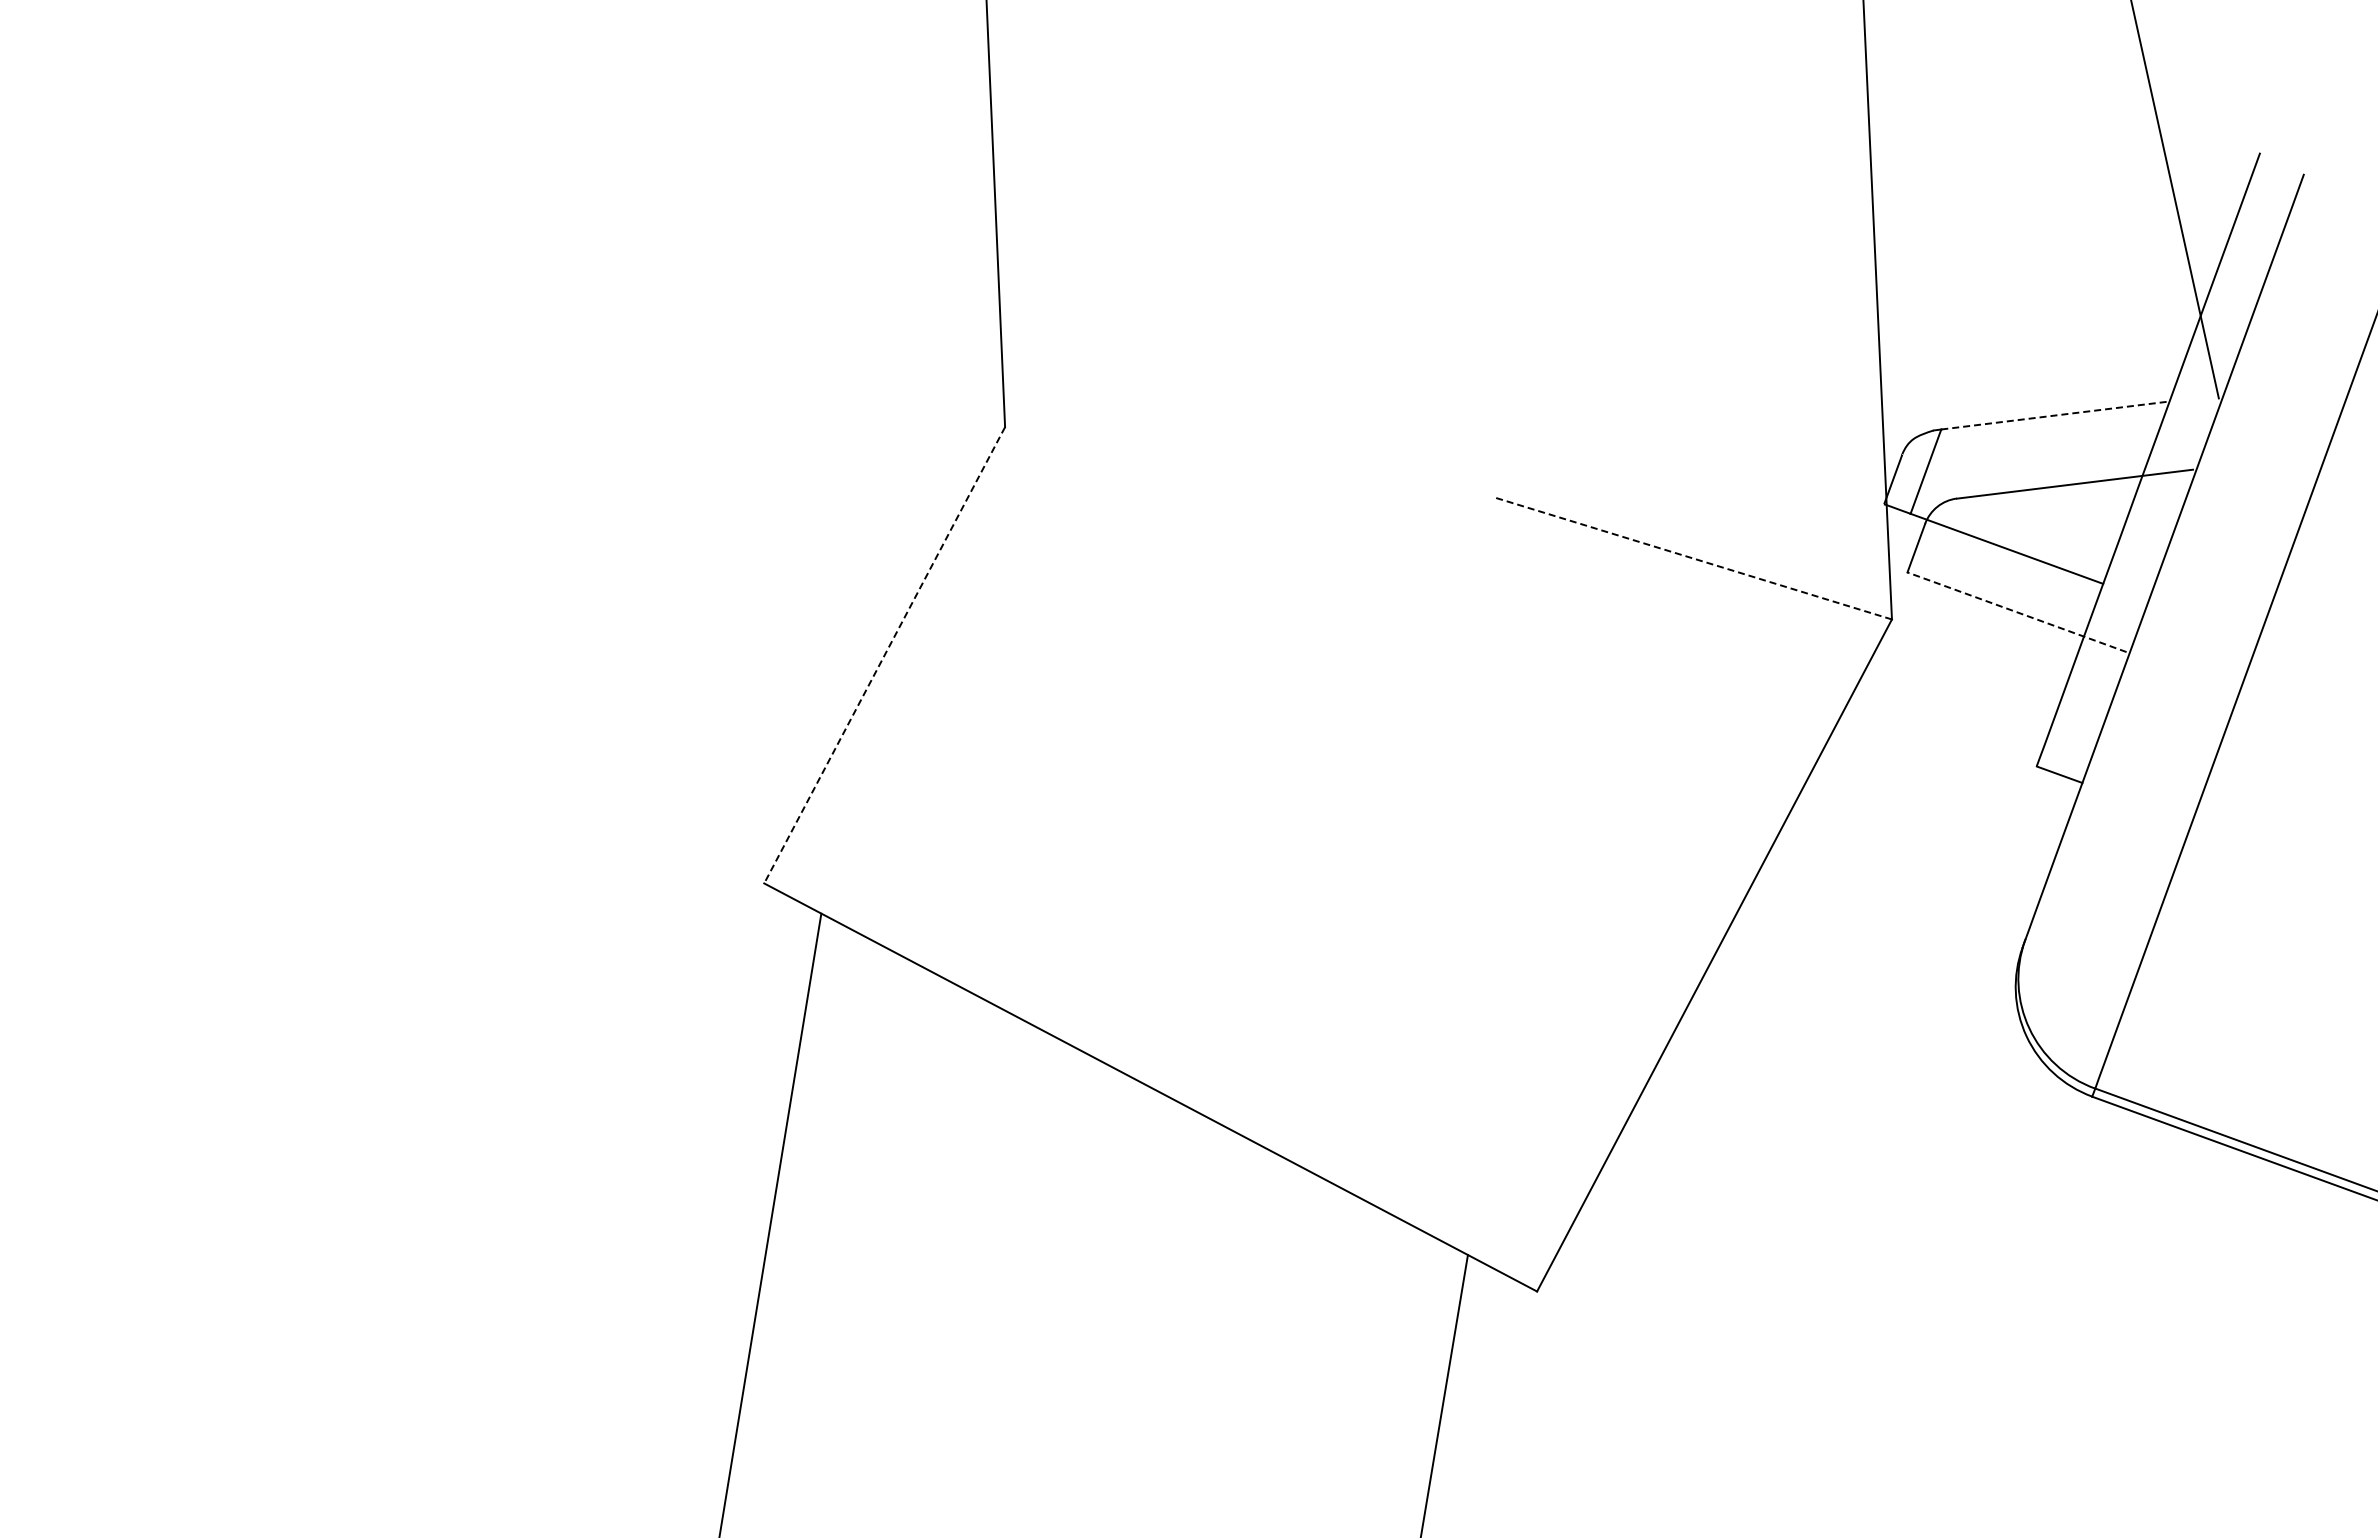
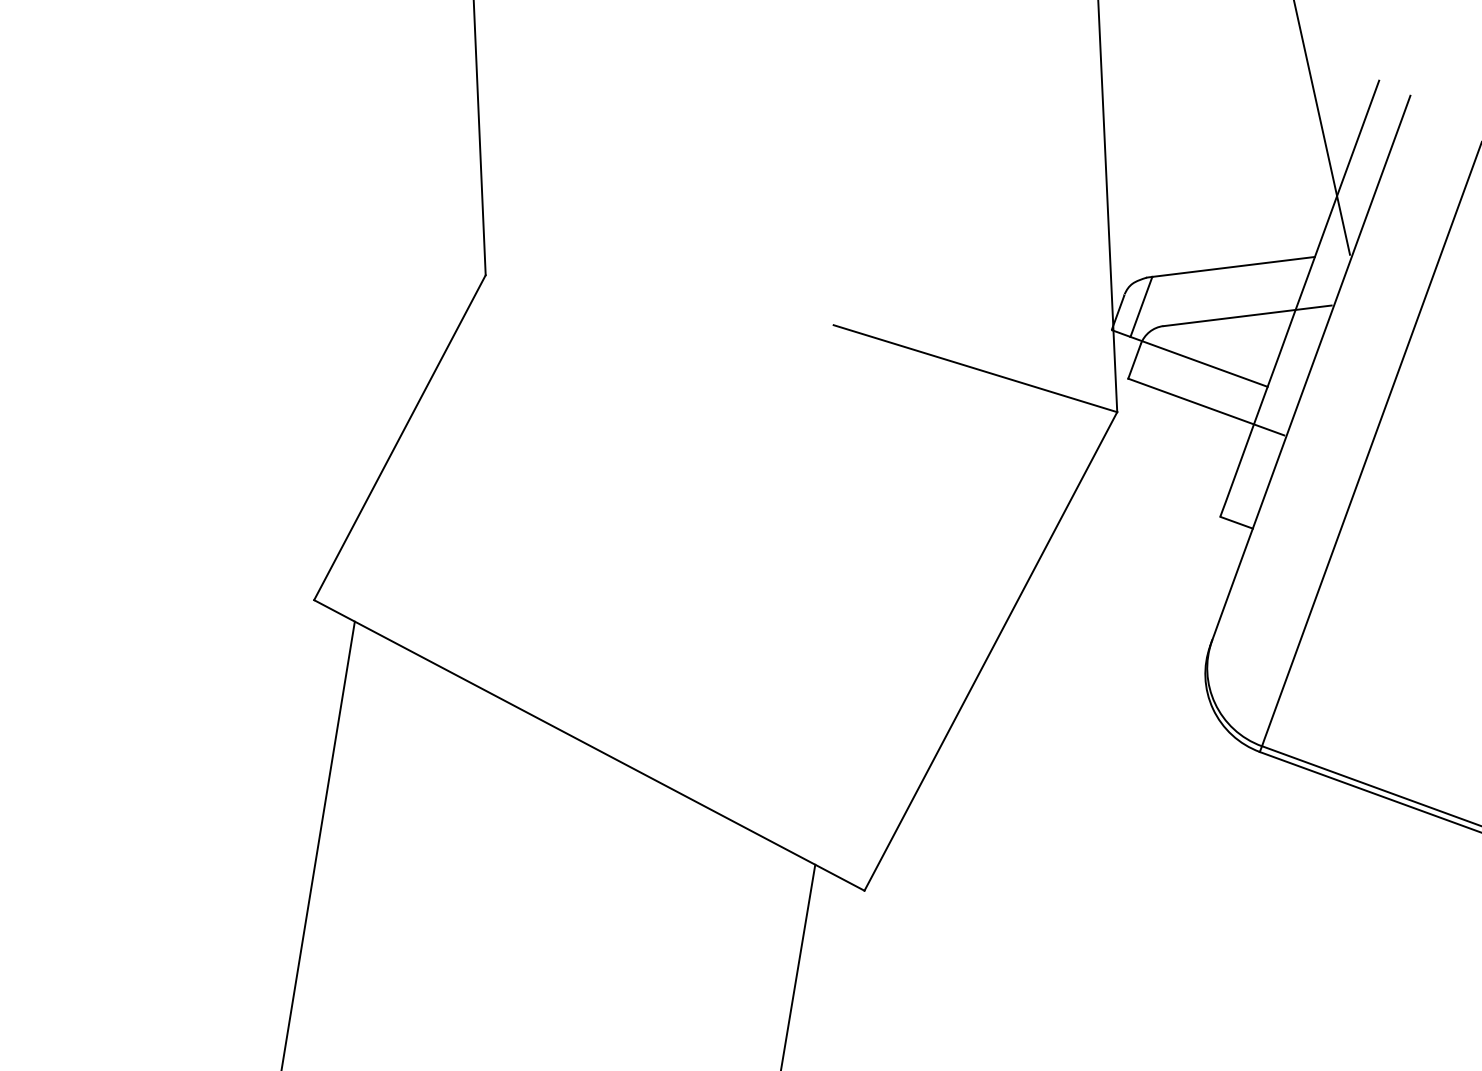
line: (2055, 415) -> (1233, 266), dashed -> solid
line: (1692, 558) -> (975, 368), dashed -> solid
line: (2017, 612) -> (1206, 407), dashed -> solid
line: (884, 655) -> (399, 437), dashed -> solid

